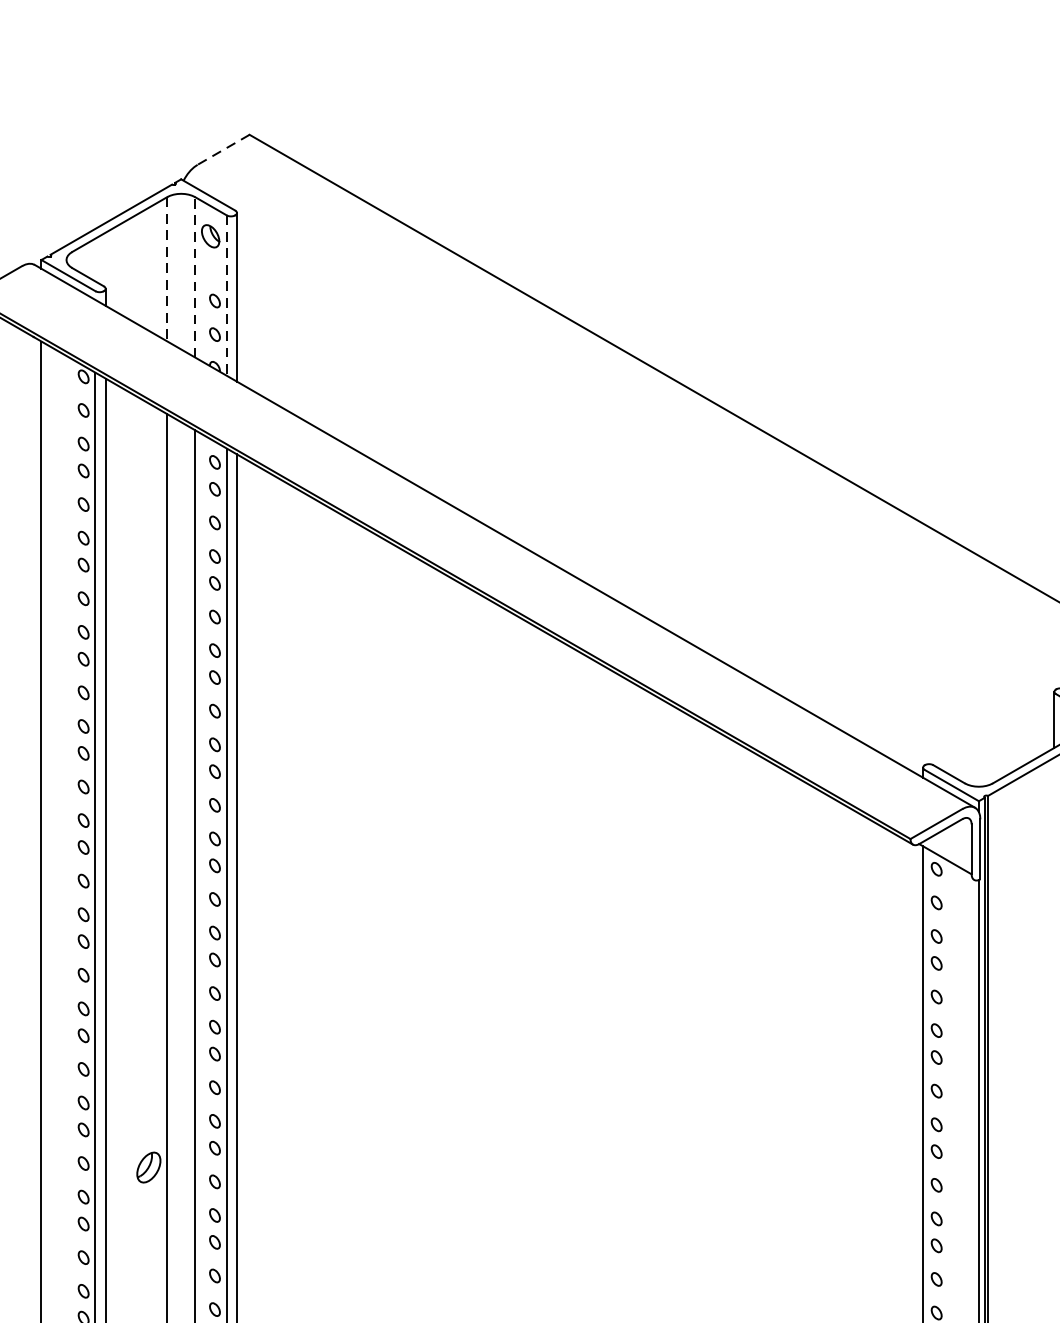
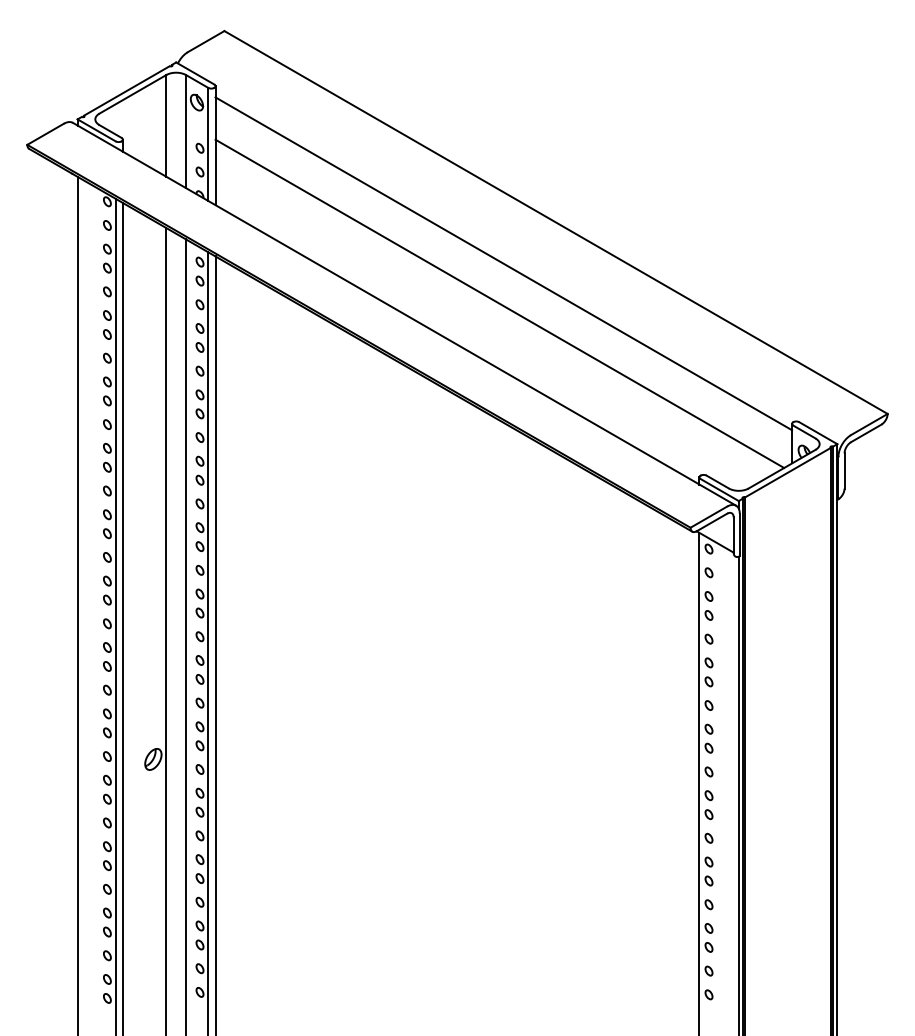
line: (222, 149) -> (205, 41), dashed -> solid
line: (167, 268) -> (166, 125), dashed -> solid
line: (195, 277) -> (186, 131), dashed -> solid
line: (227, 295) -> (208, 144), dashed -> solid
line: (645, 464) -> (503, 263), added
line: (639, 521) -> (499, 303), added

